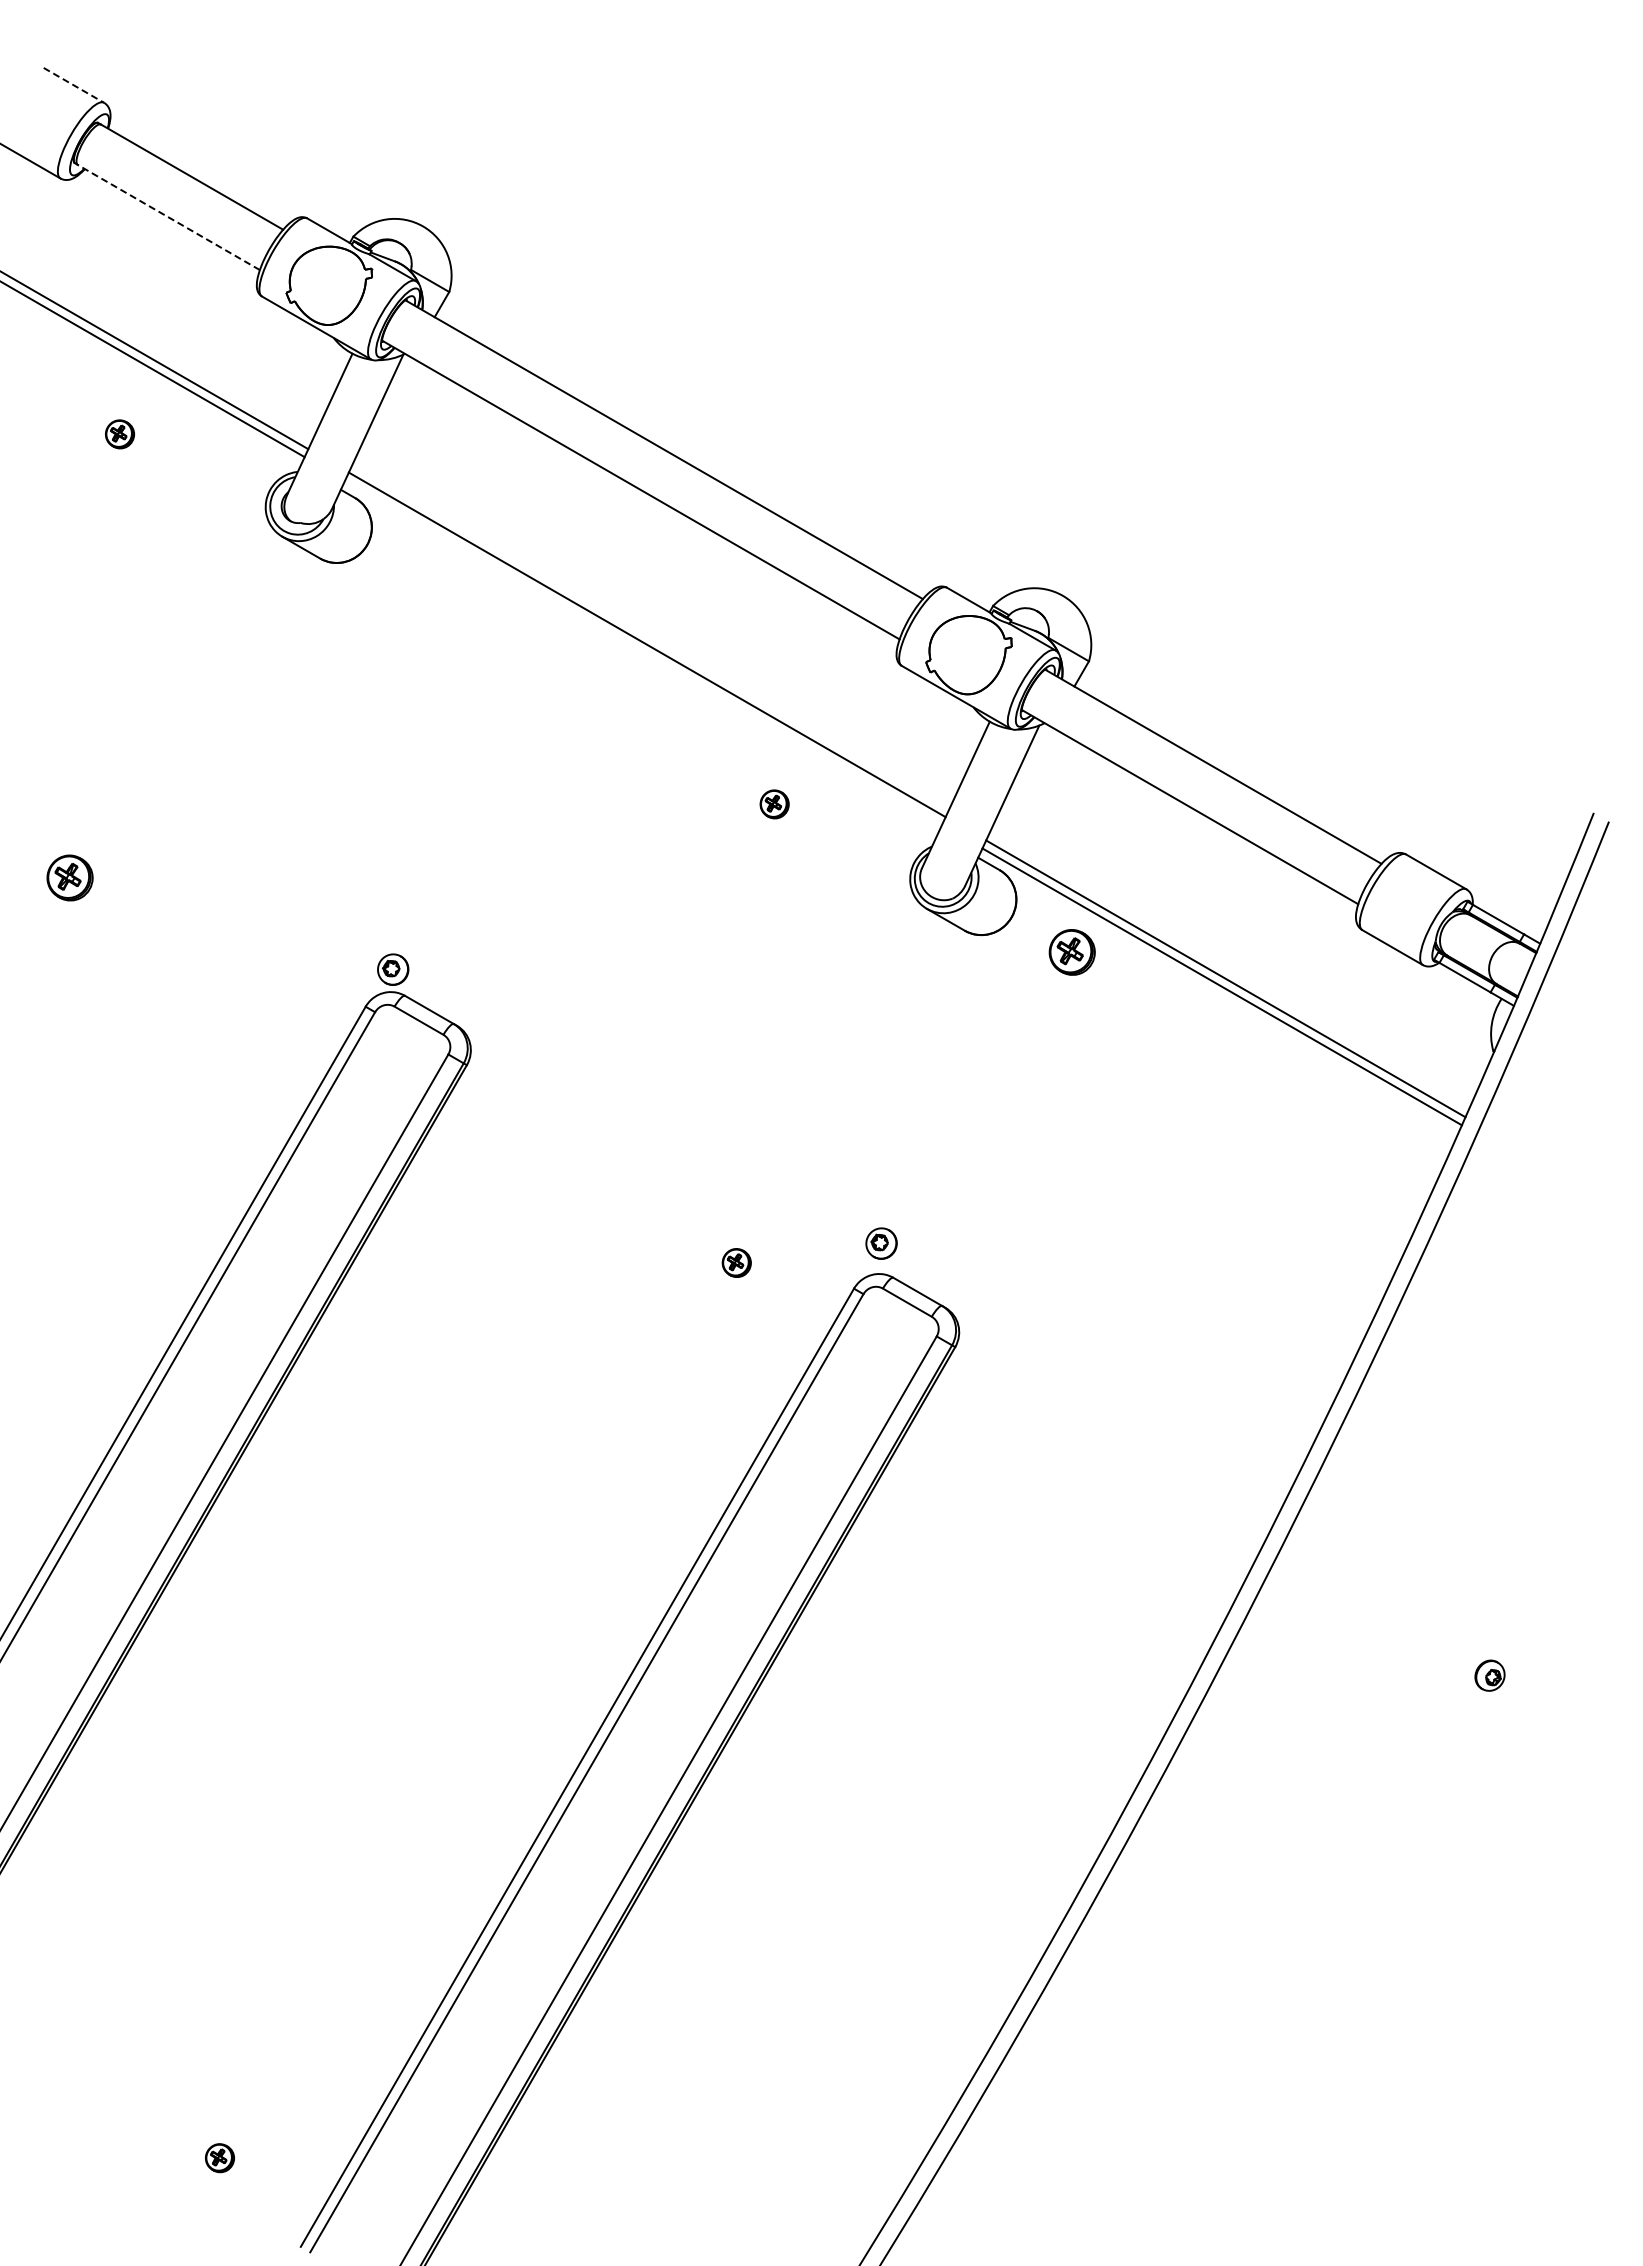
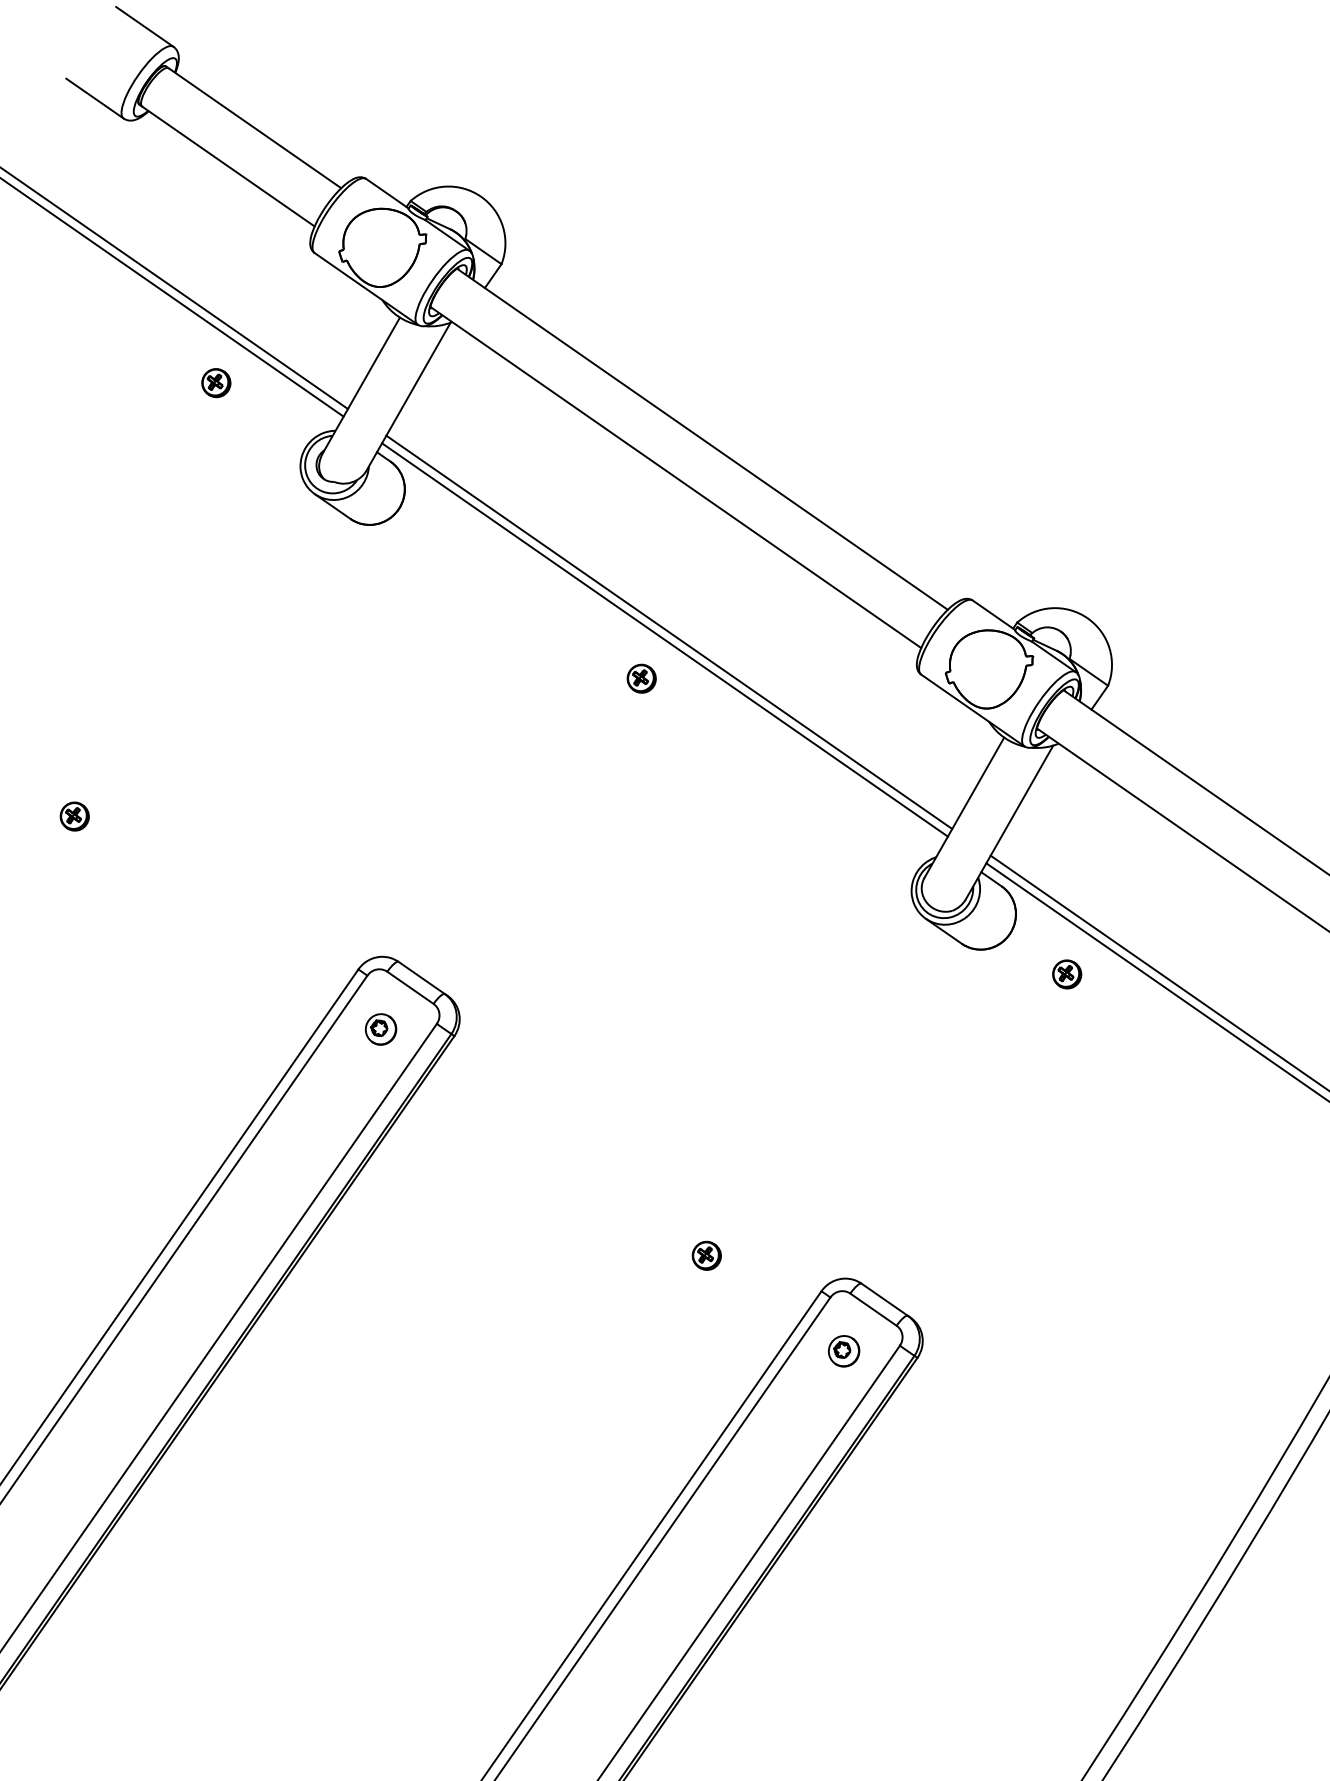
line: (73, 85) -> (144, 26), dashed -> solid
line: (168, 217) -> (228, 166), dashed -> solid
part: (120, 434) -> (216, 383), moved
line: (643, 652) -> (664, 639), added
part: (774, 804) -> (641, 678), moved
part: (70, 878) -> (75, 816), size x0.62
part: (1072, 952) -> (1067, 974), size x0.62
part: (393, 969) -> (381, 1029), moved
part: (881, 1243) -> (844, 1351), moved

